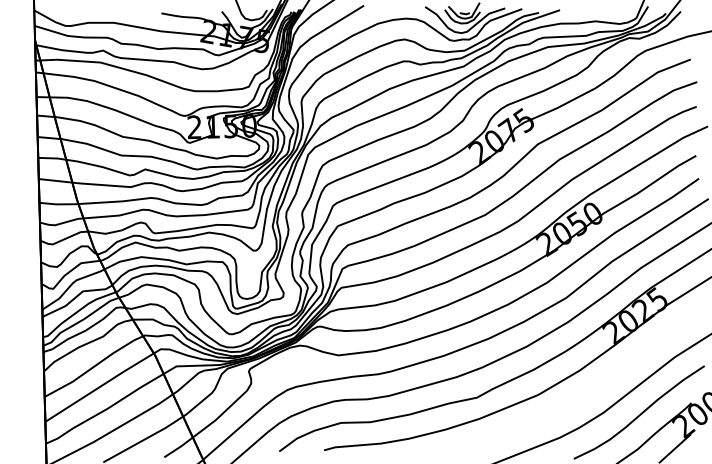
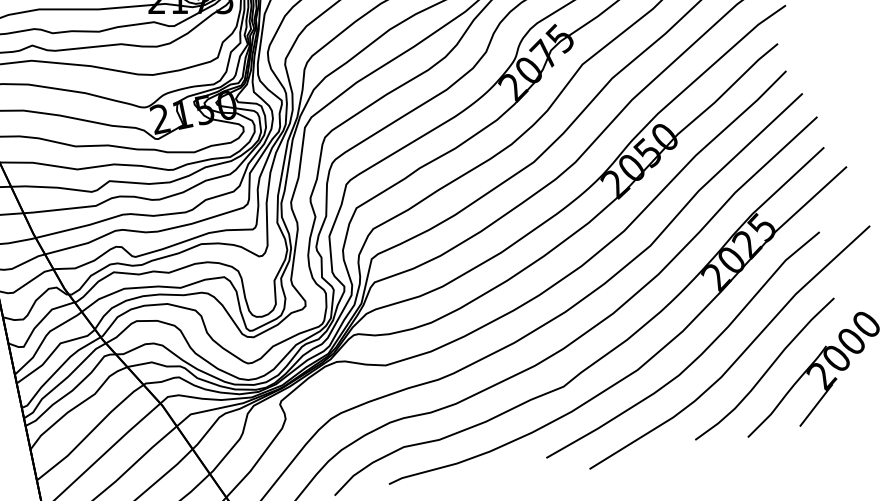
curve: (584, 394) -> (694, 359), added

